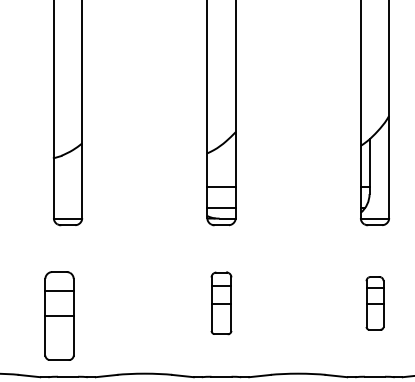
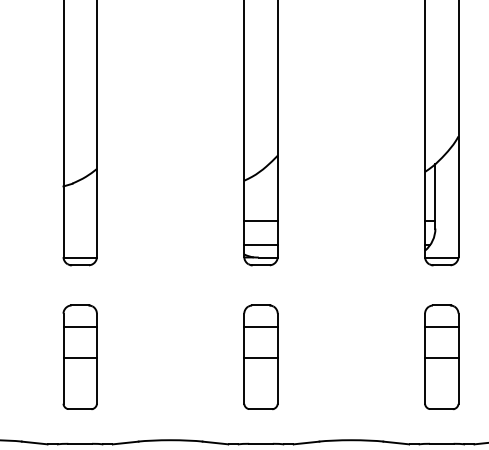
part: (221, 303) -> (260, 357), size x1.43
part: (374, 303) -> (441, 357), size x1.67
part: (58, 315) -> (79, 356), moved

